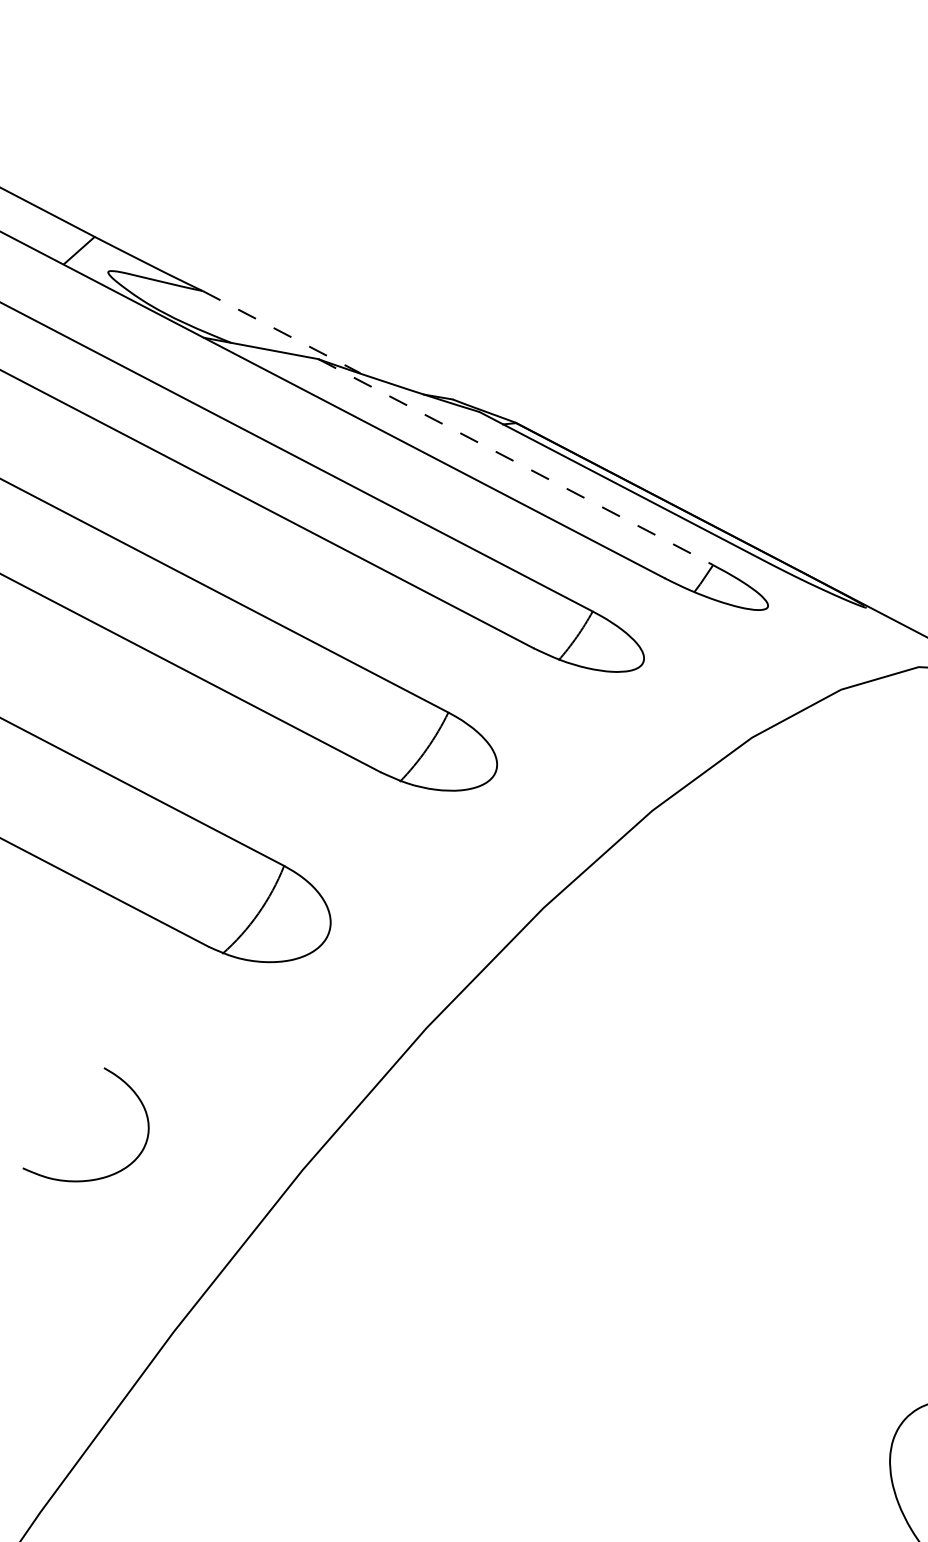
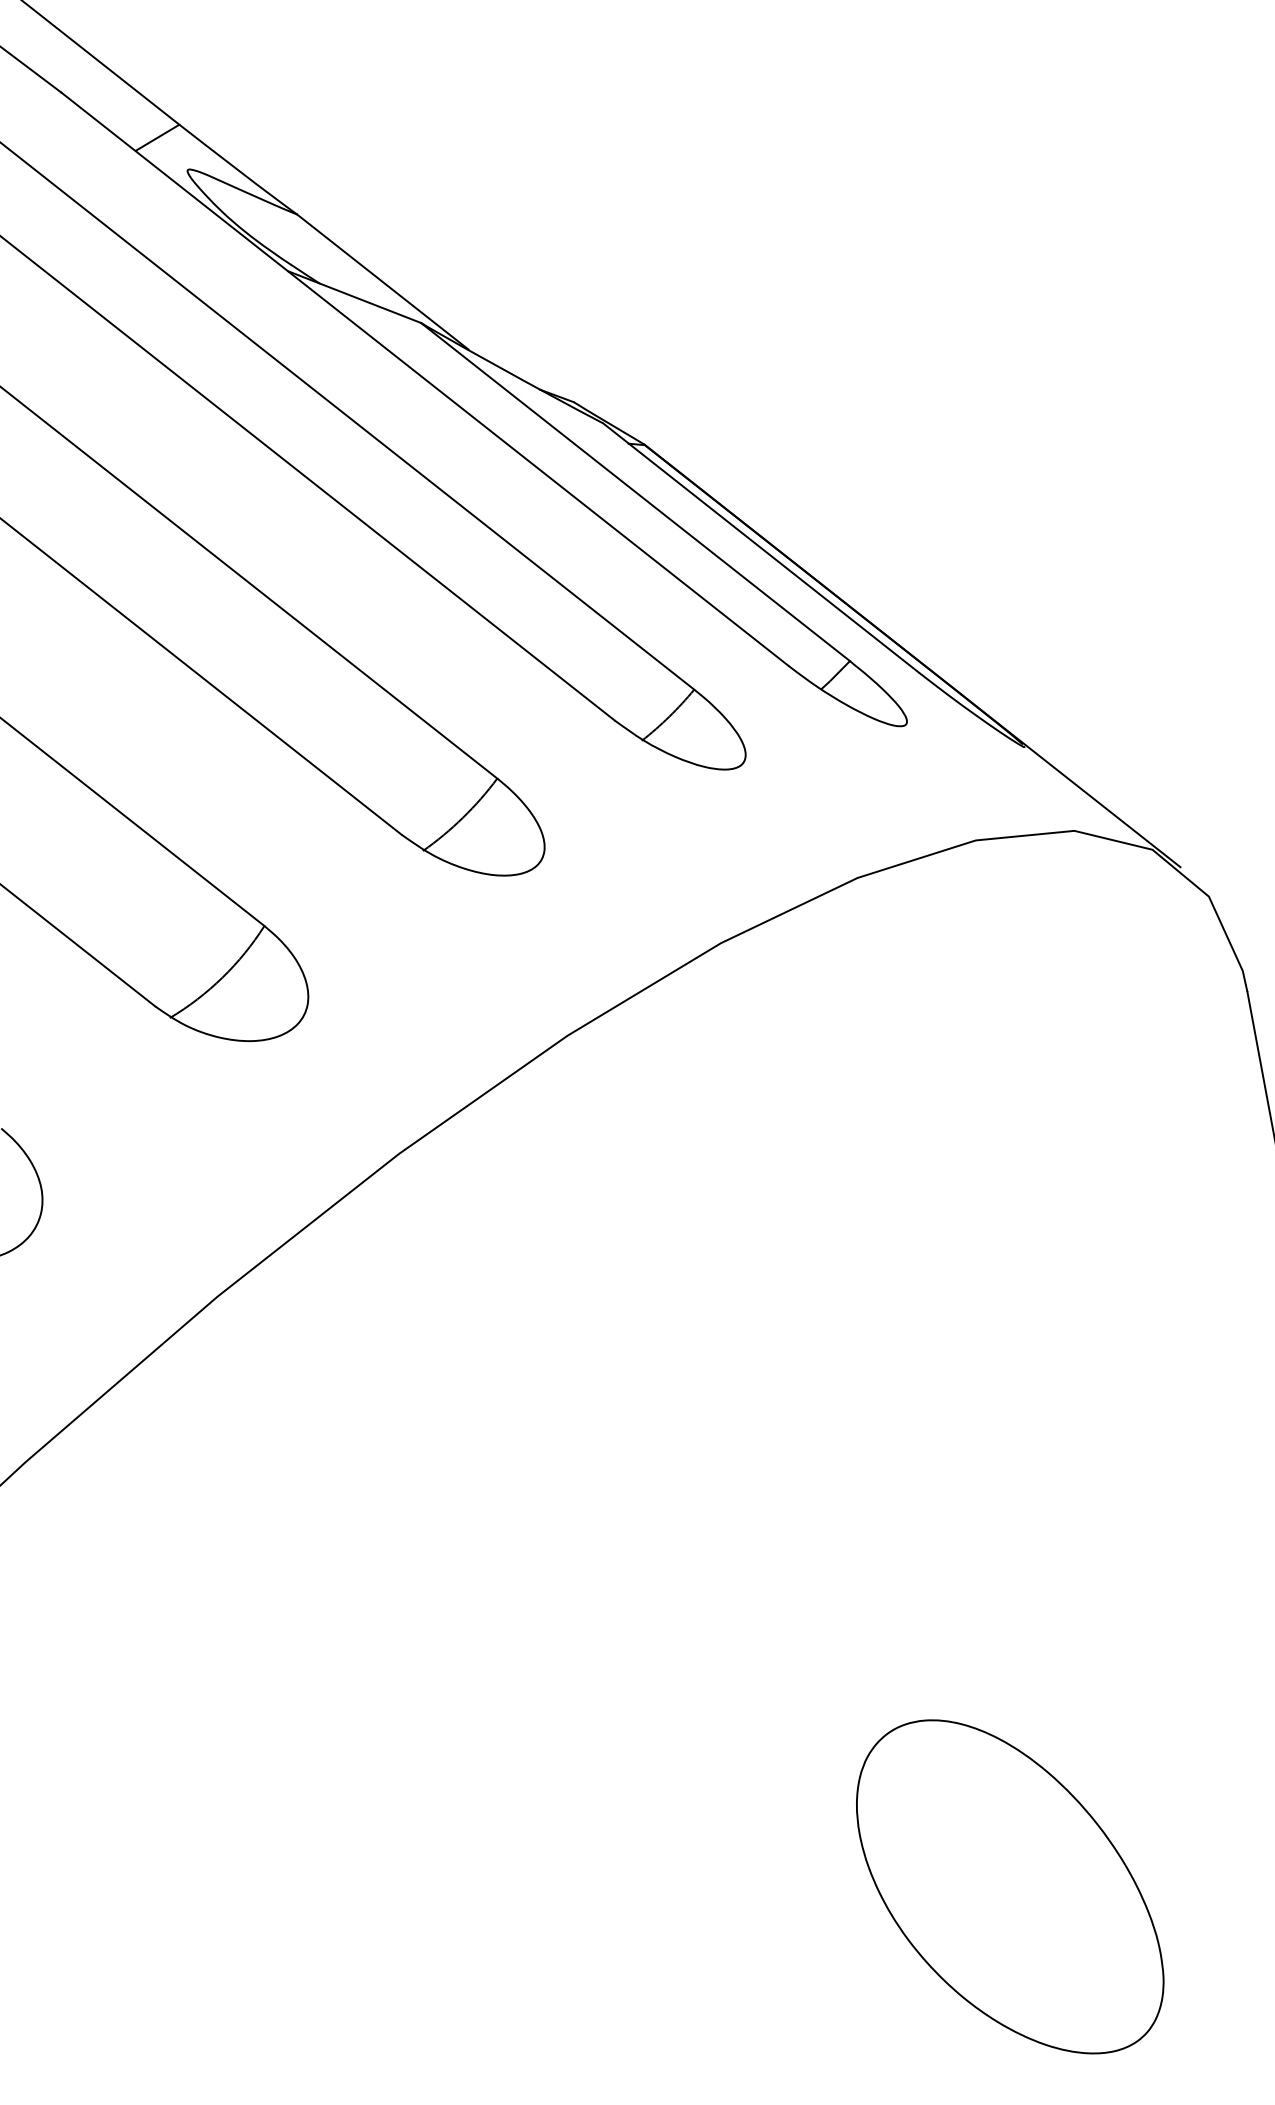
line: (282, 332) -> (383, 282), dashed -> solid
line: (515, 462) -> (635, 492), dashed -> solid

